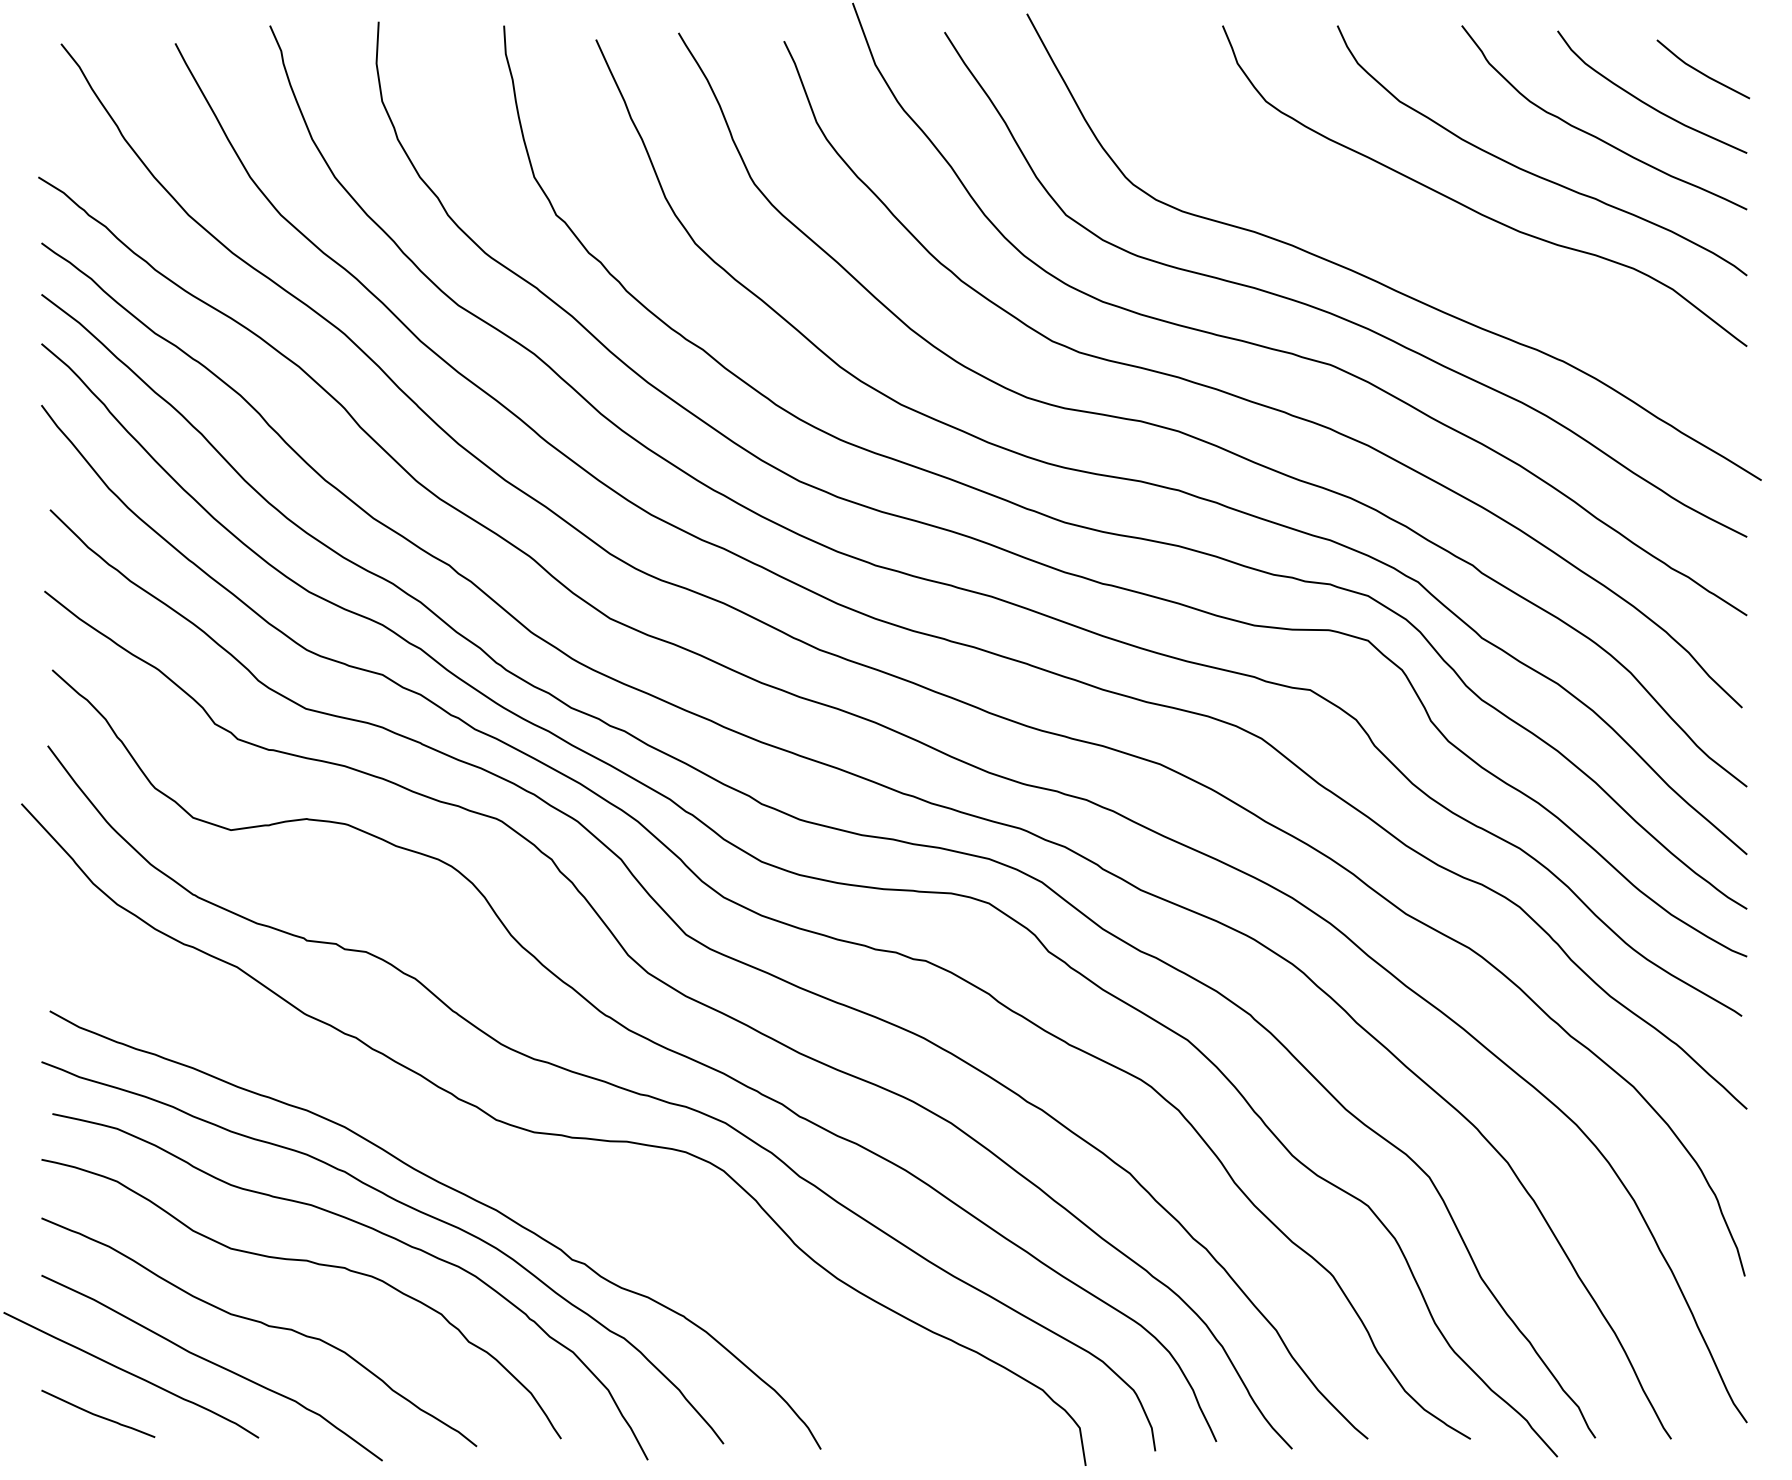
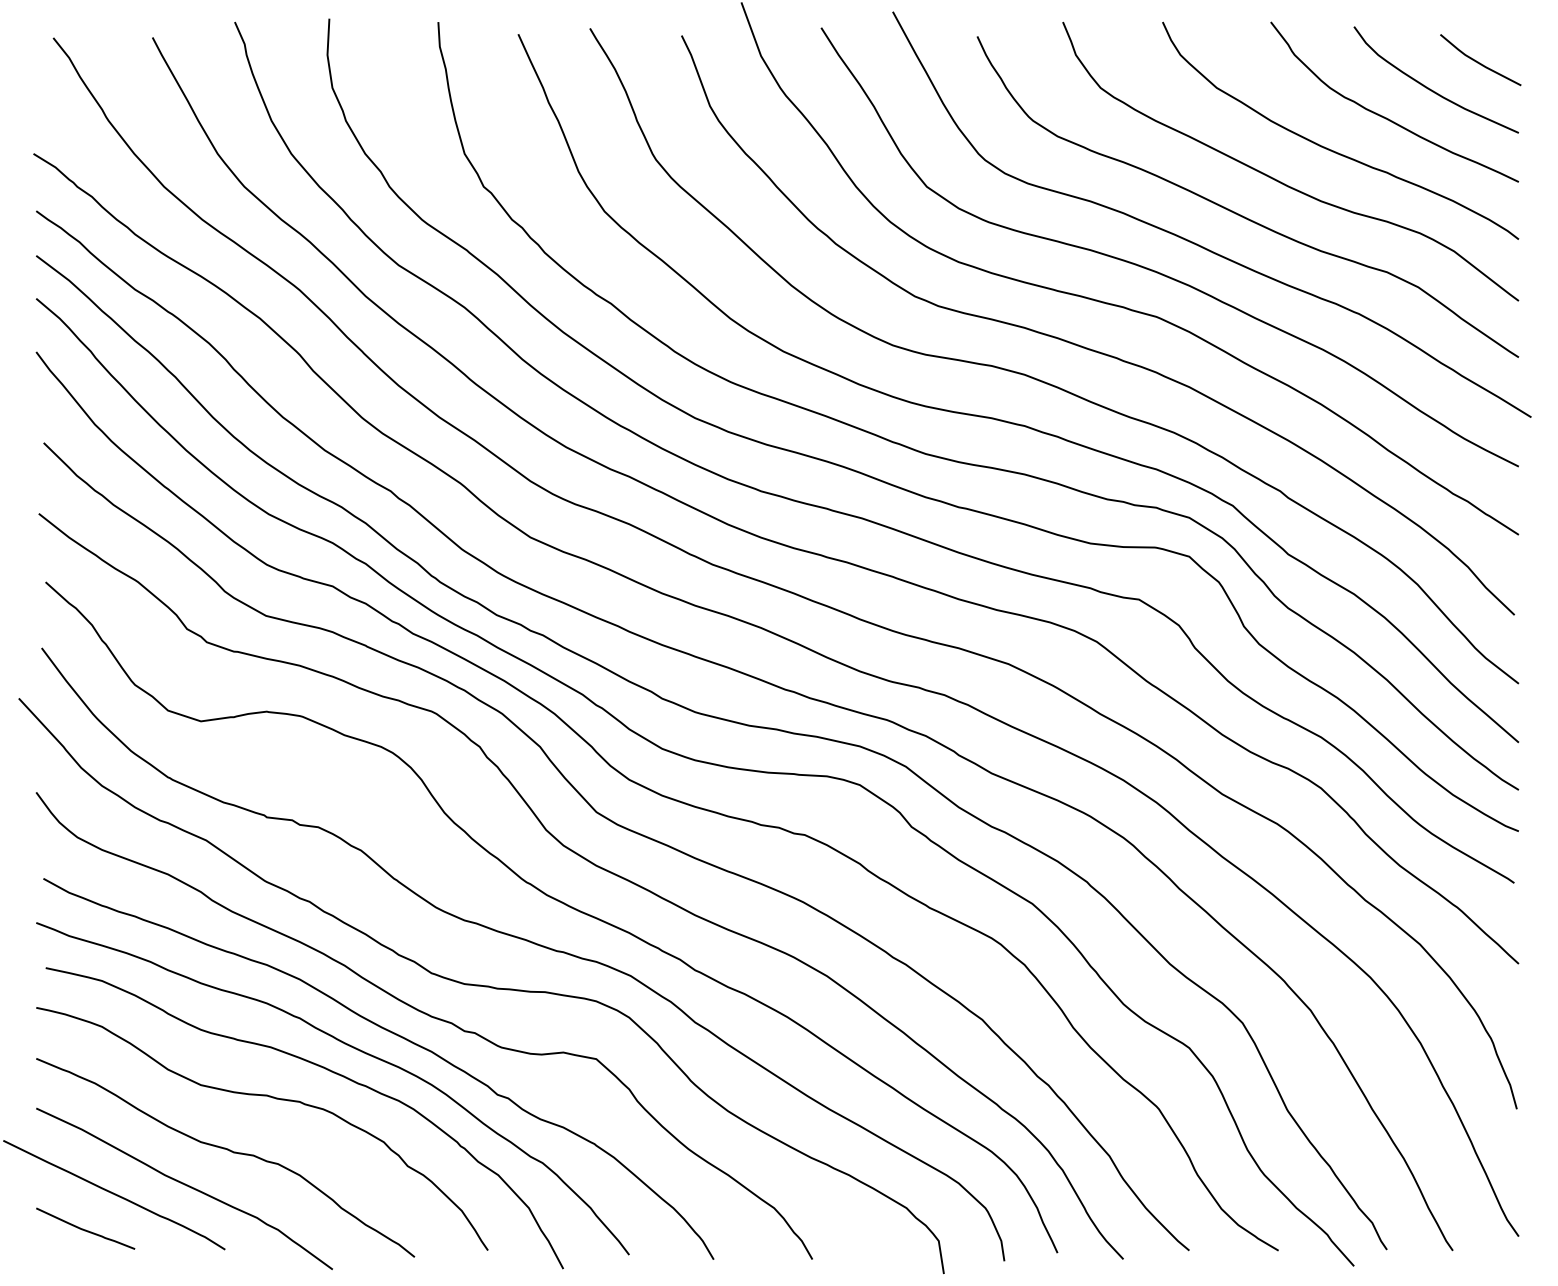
curve: (1425, 246) -> (1239, 214), added
curve: (493, 1169) -> (429, 1016), added

